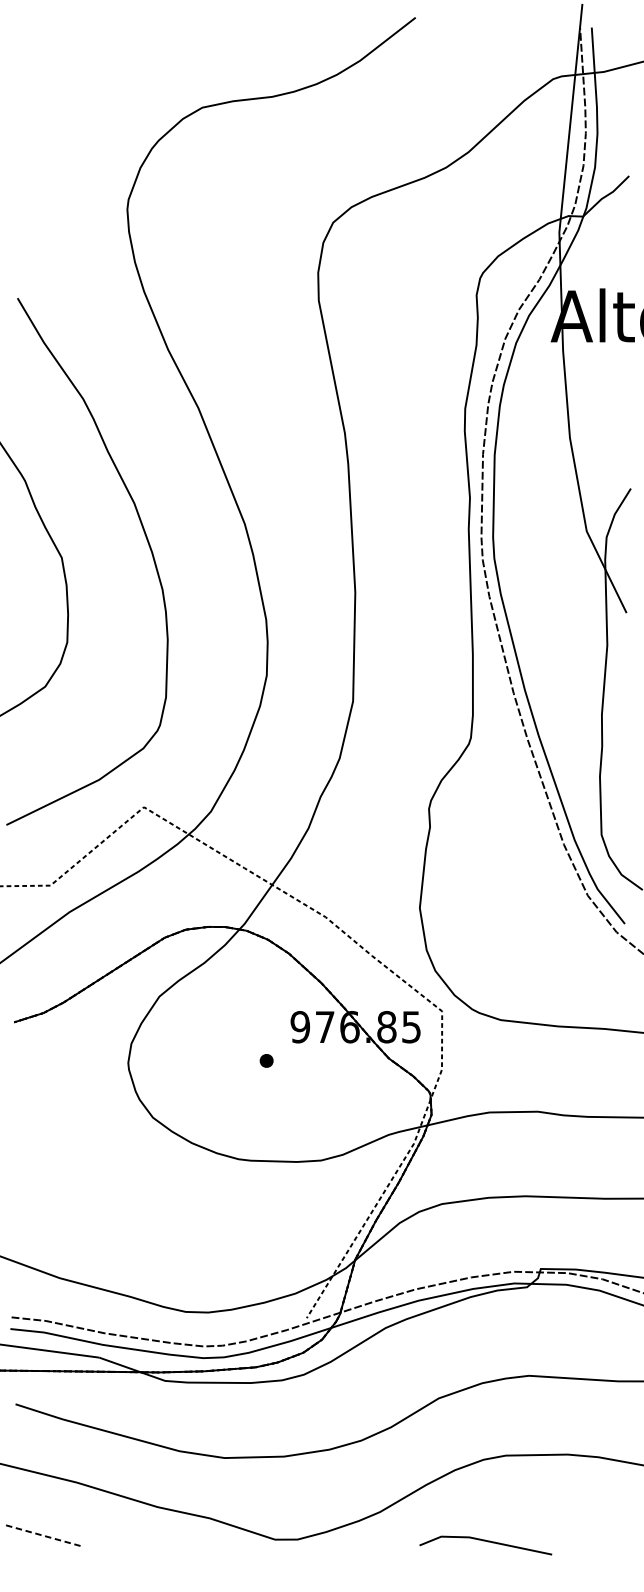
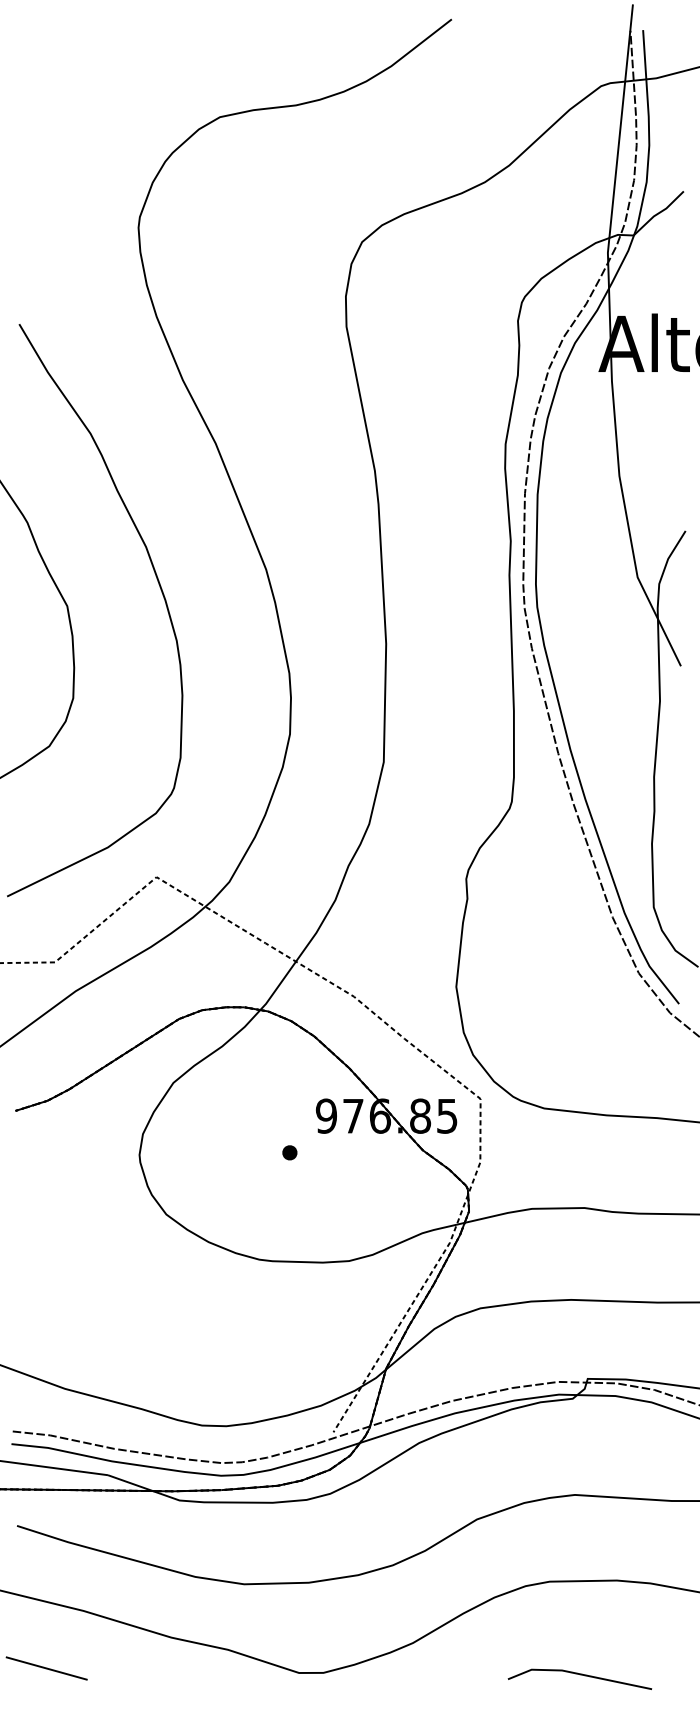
line: (42, 1535) -> (46, 1668), dashed -> solid
line: (486, 1541) -> (580, 1675), moved

